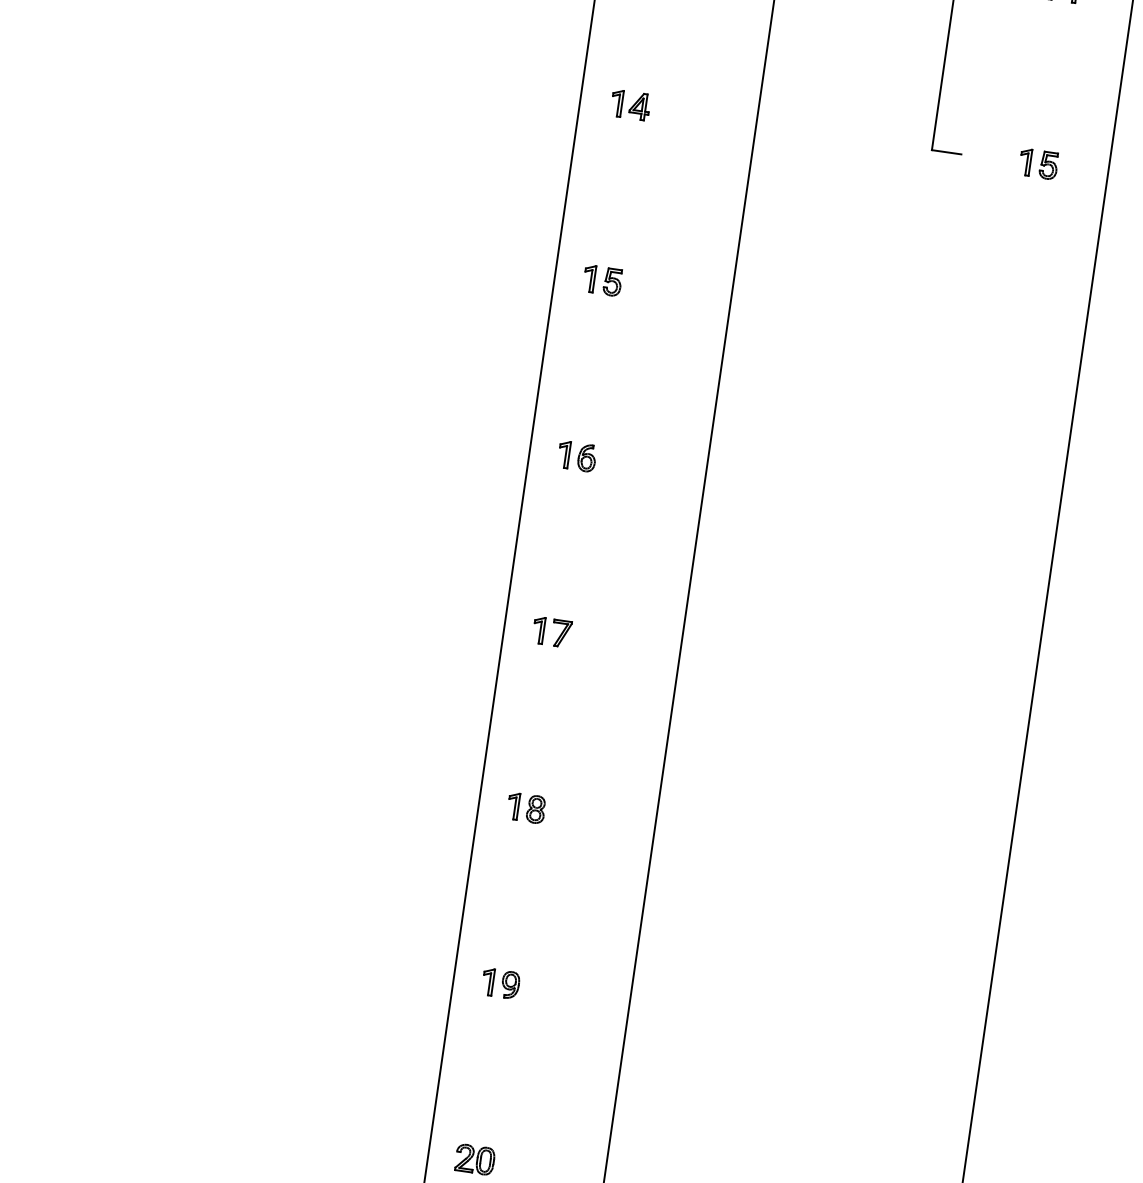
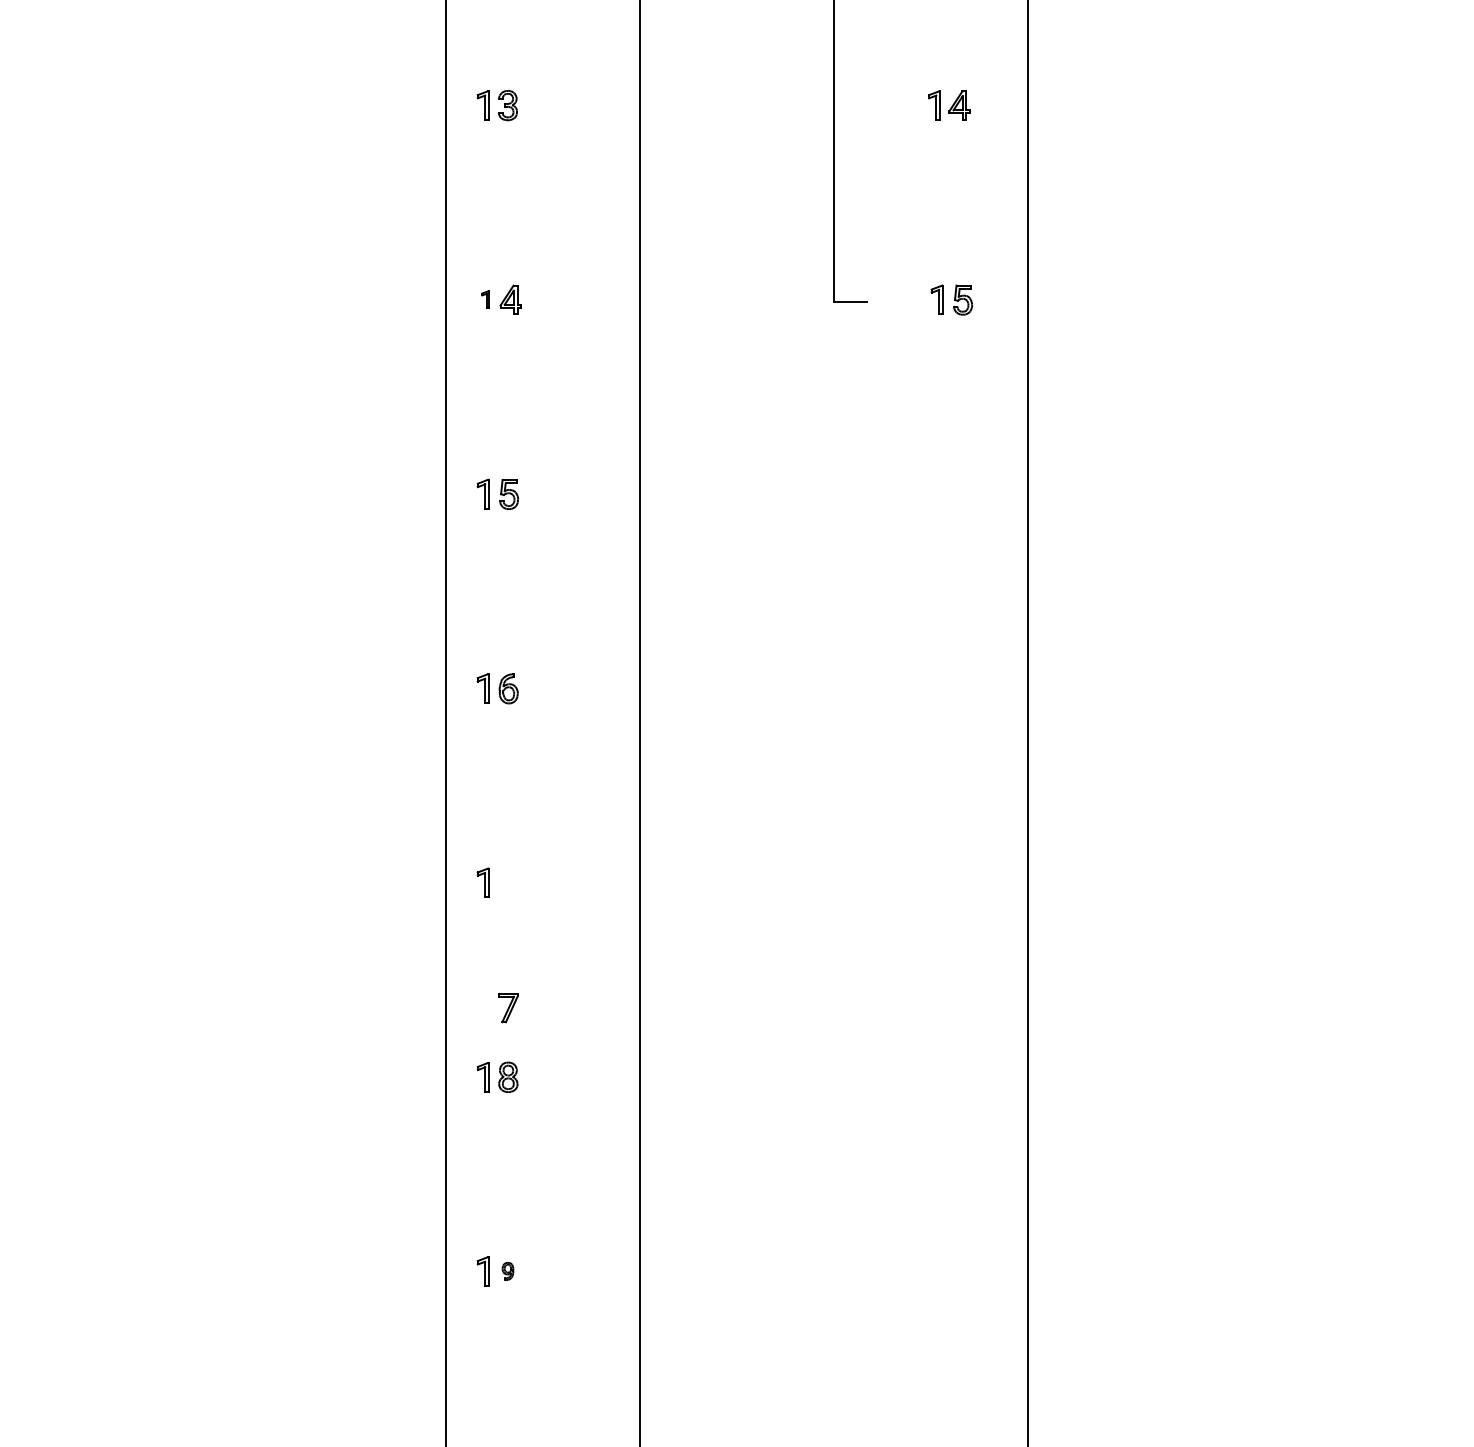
part: (616, 102) -> (485, 299), size x0.6
part: (561, 634) -> (508, 1008), moved
part: (510, 985) -> (507, 1271), size x0.6

